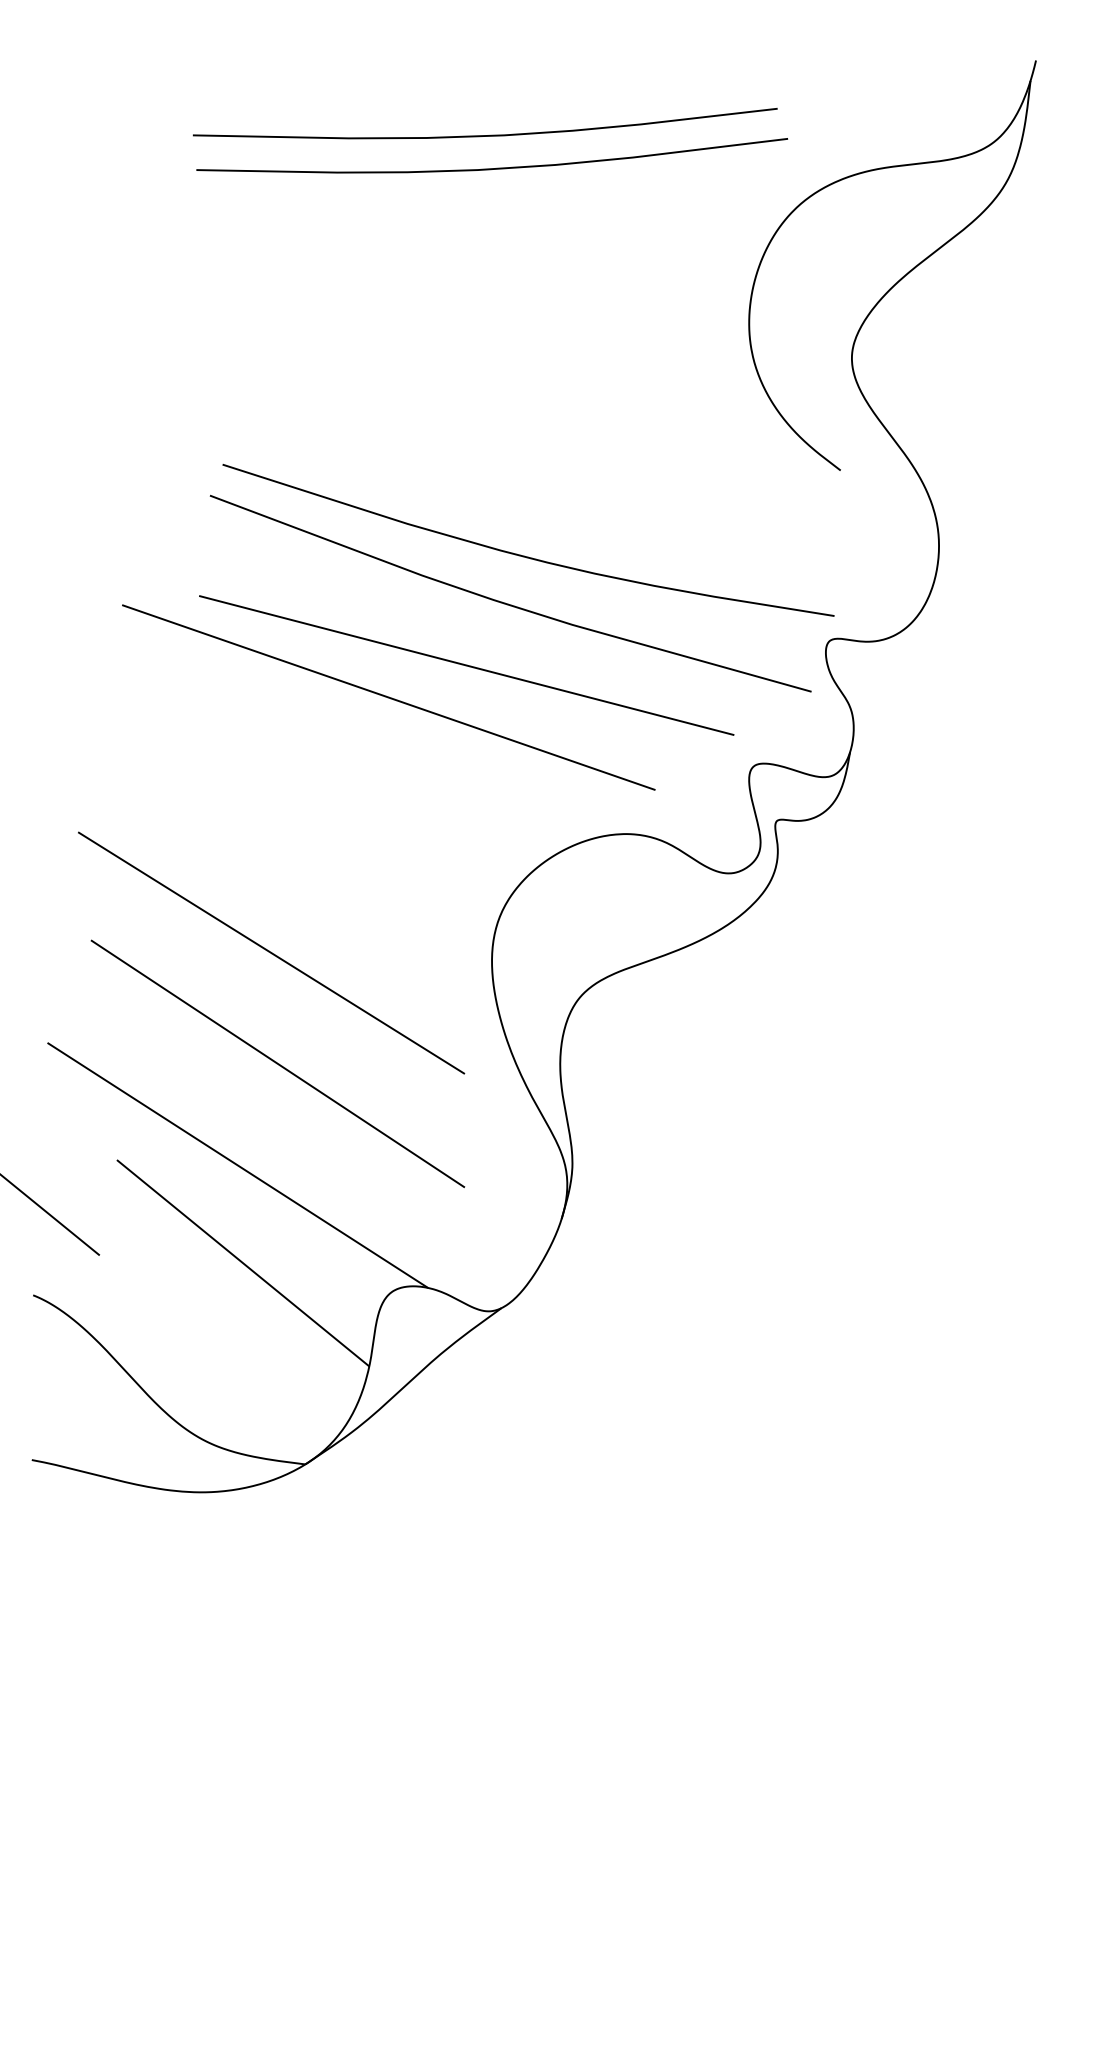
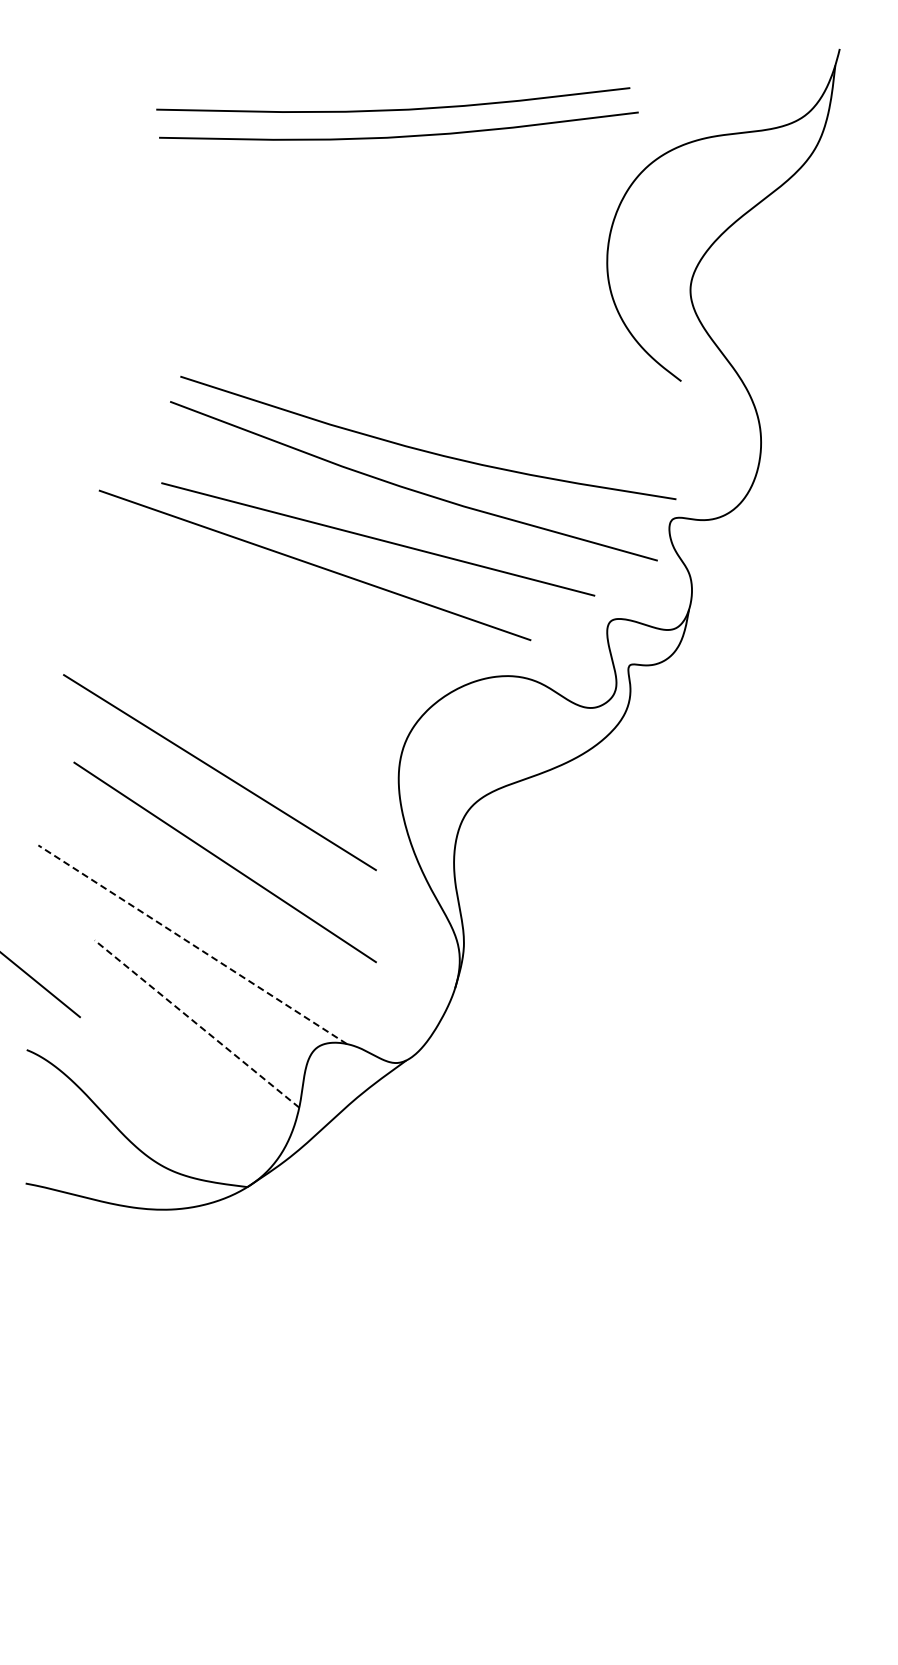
line: (237, 1165) -> (192, 944), solid -> dashed
line: (242, 1262) -> (196, 1023), solid -> dashed

